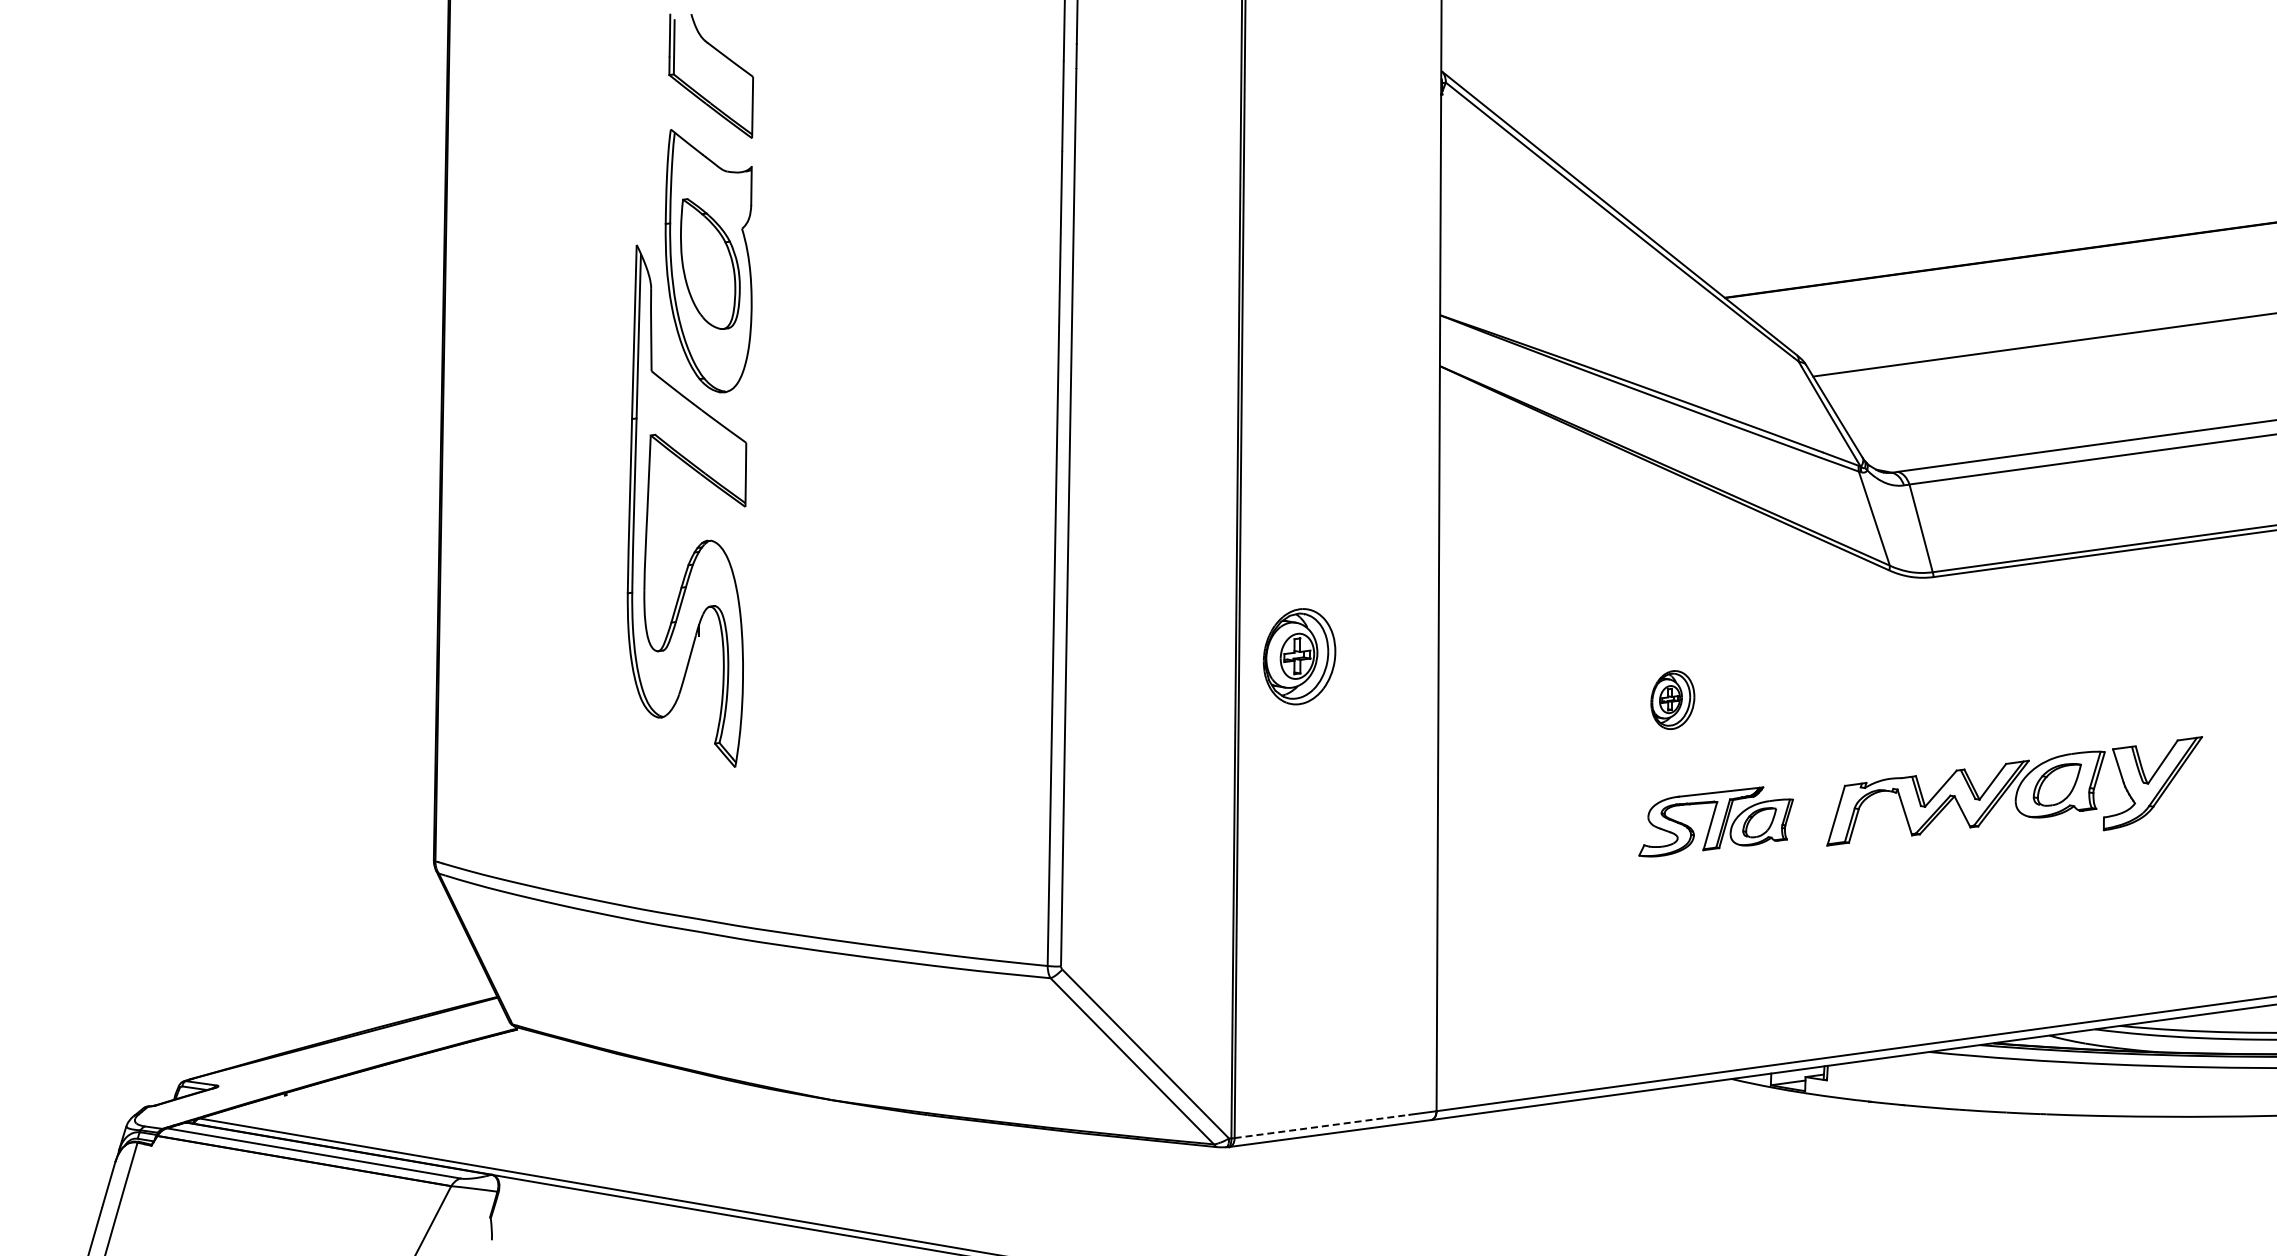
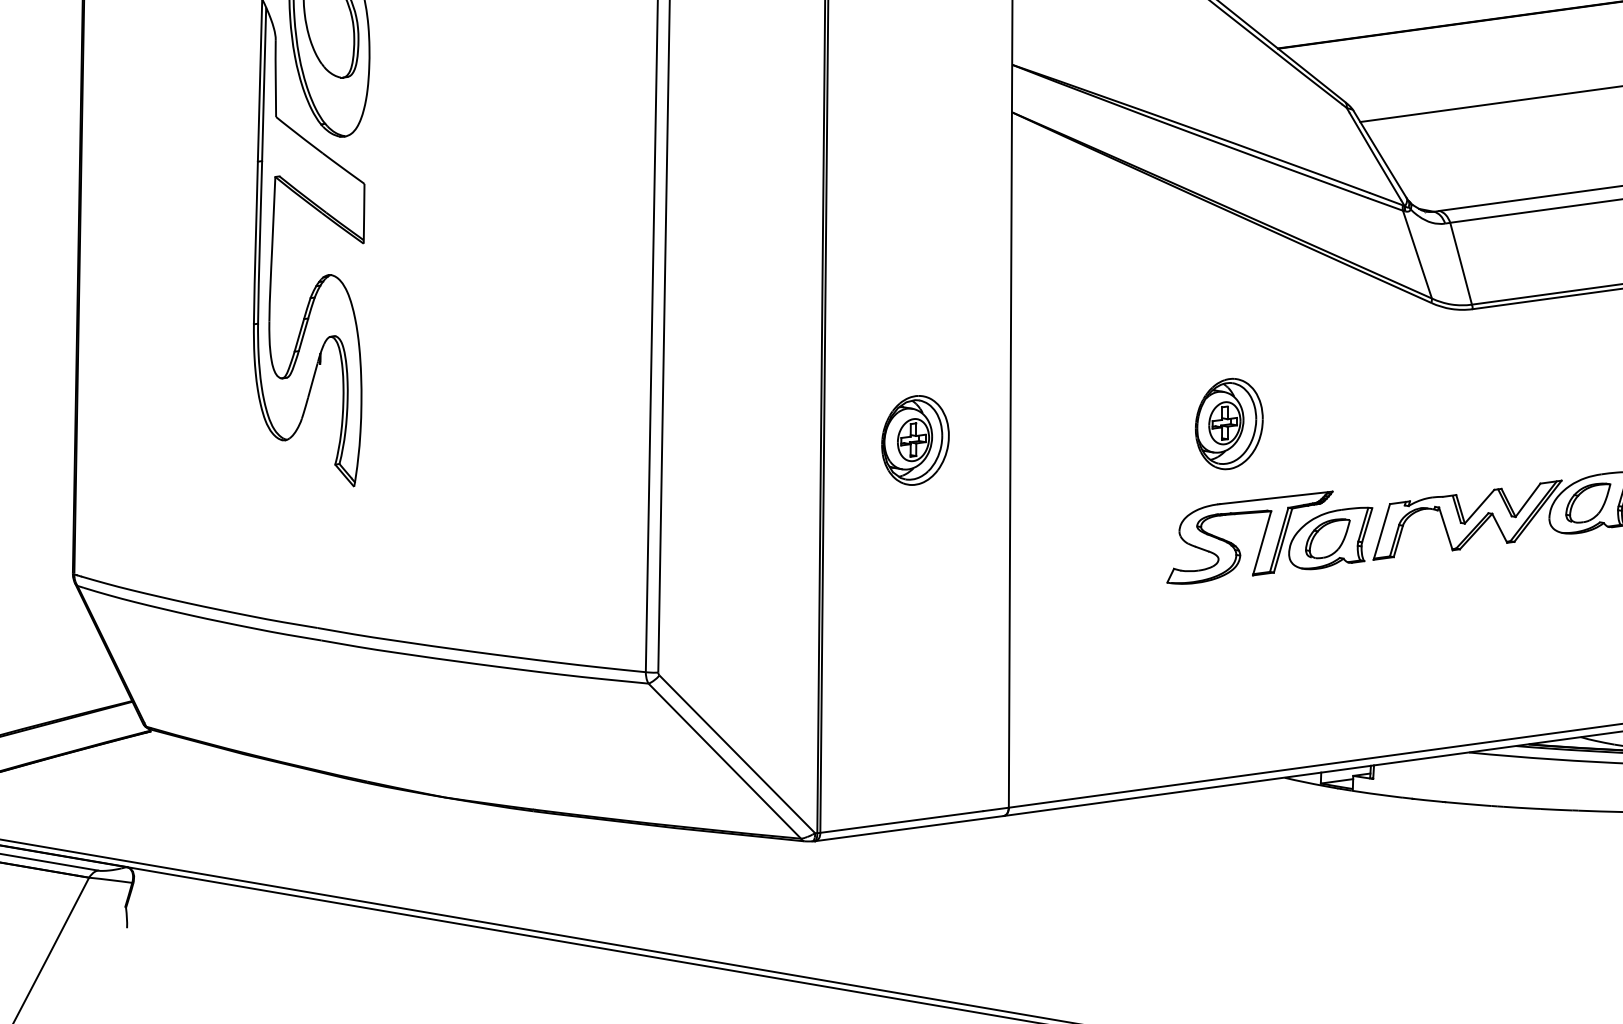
part: (1299, 656) -> (915, 440), moved
part: (1672, 699) -> (1229, 423), size x1.67
part: (1715, 821) -> (1269, 537), size x1.43
line: (1322, 1126) -> (902, 822), dashed -> solid

